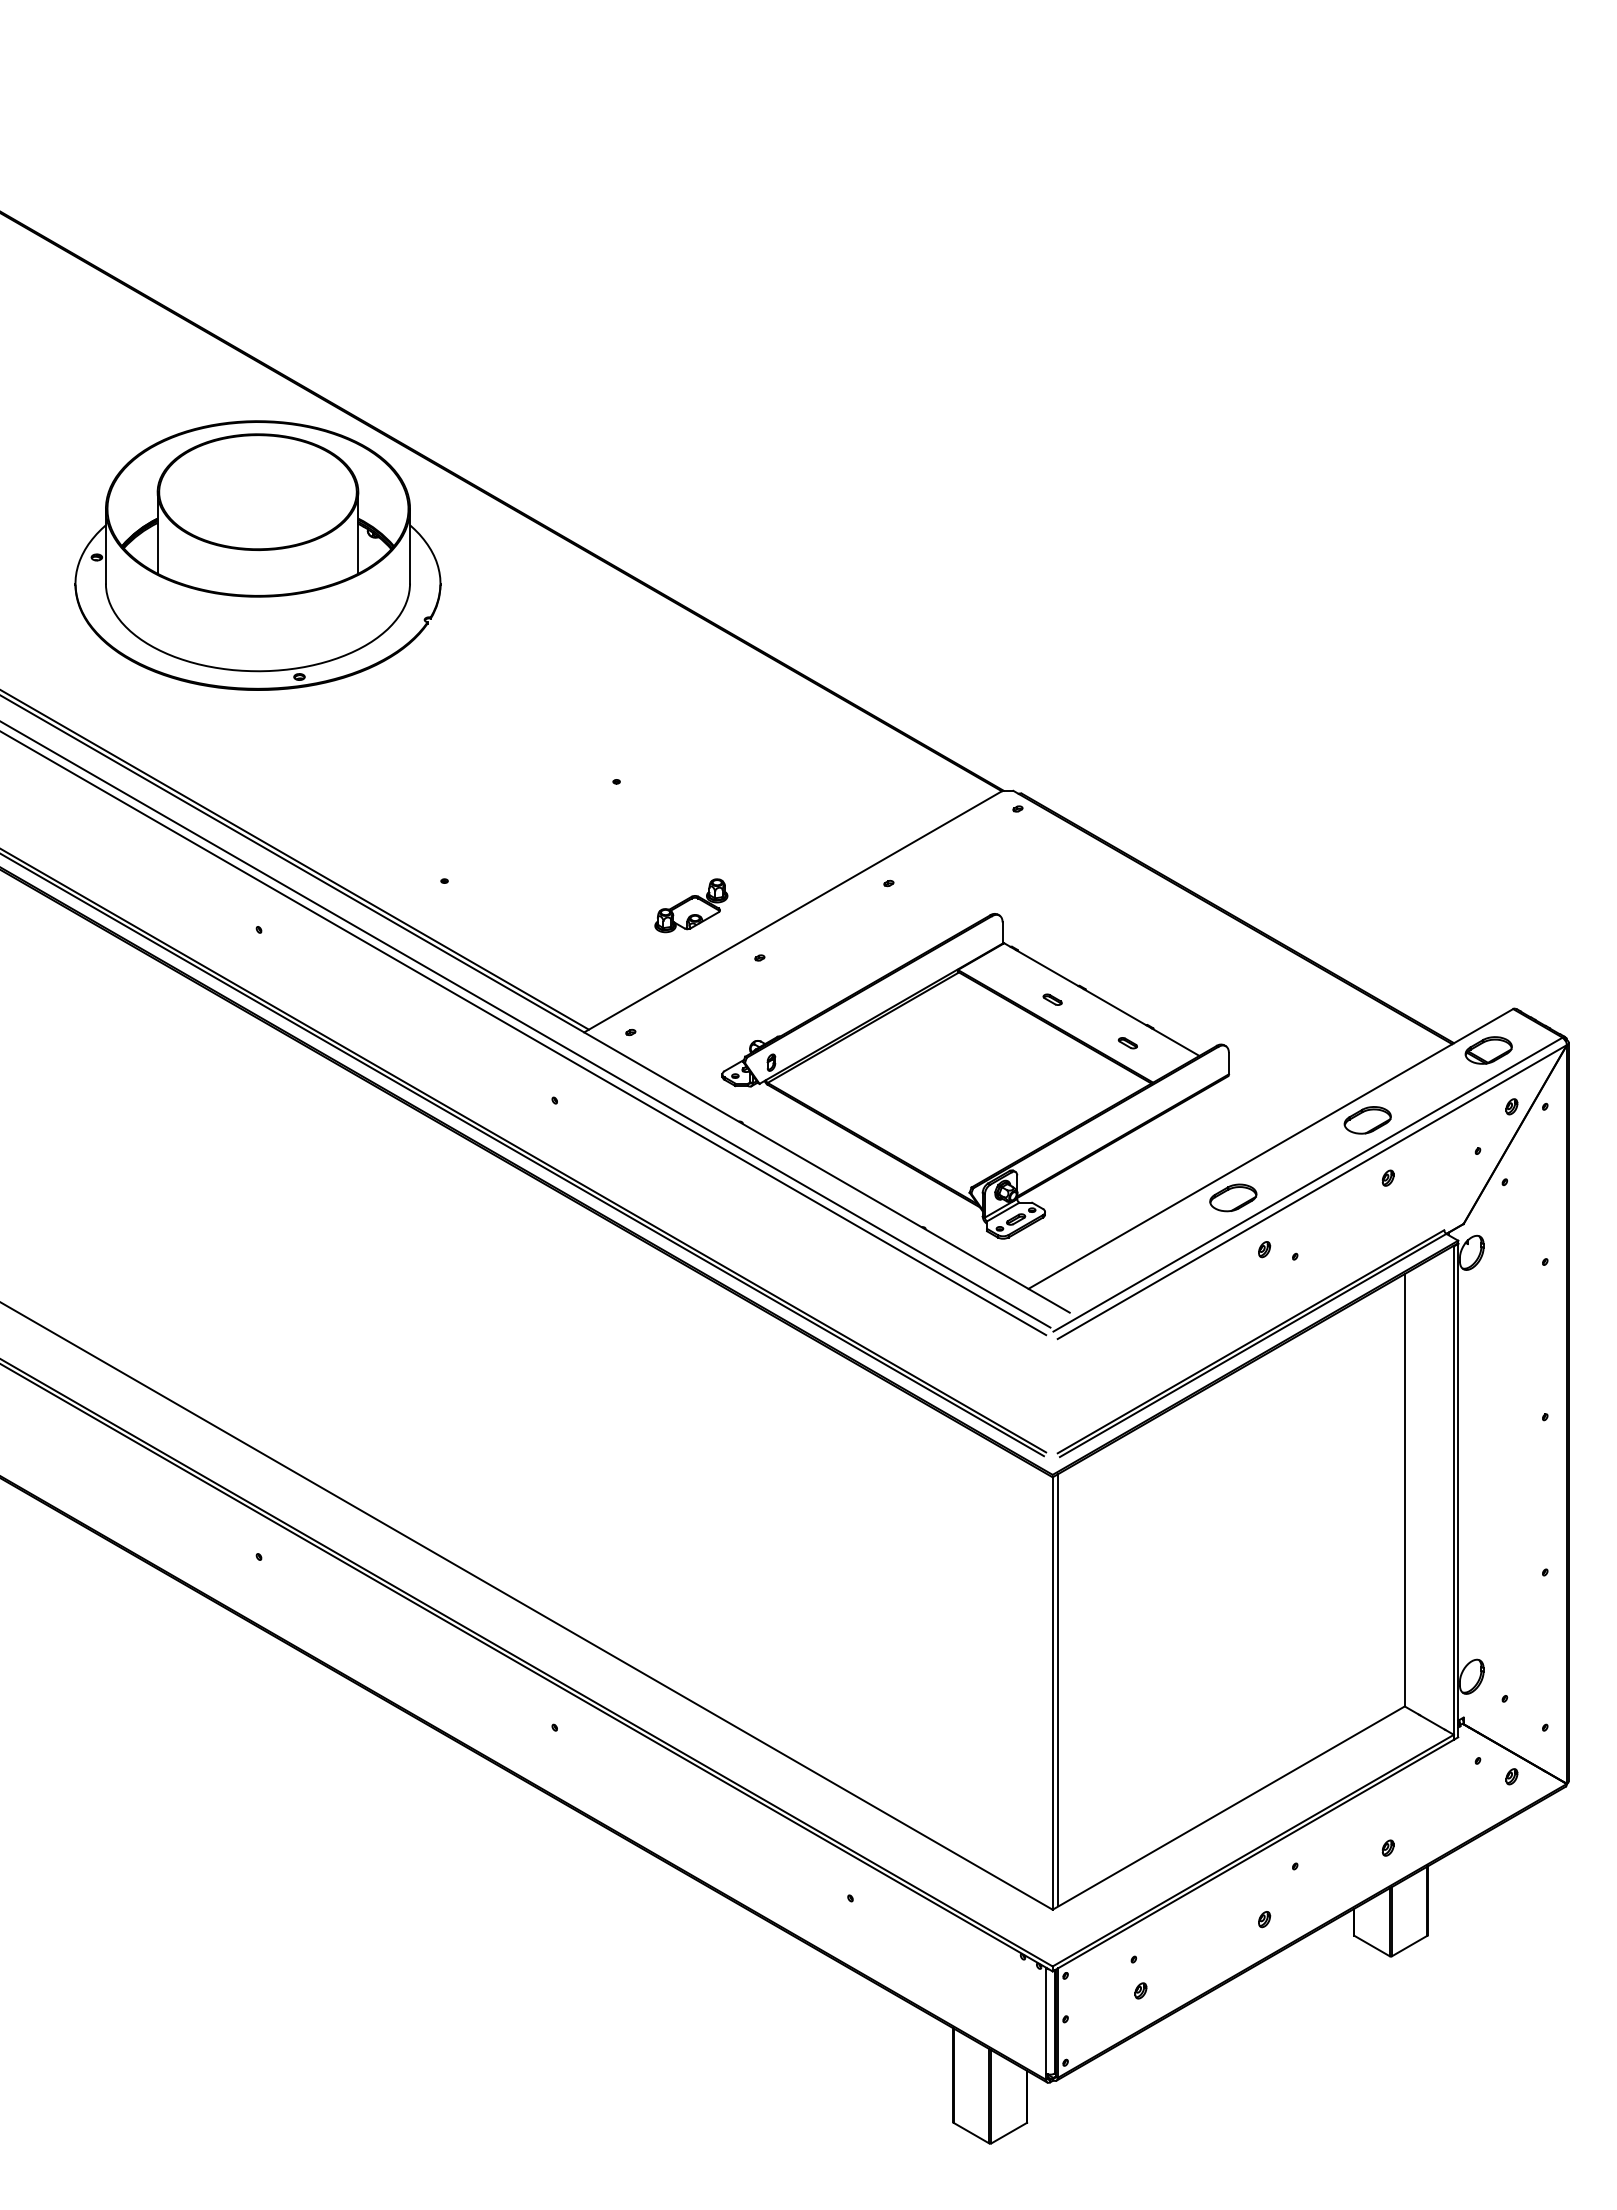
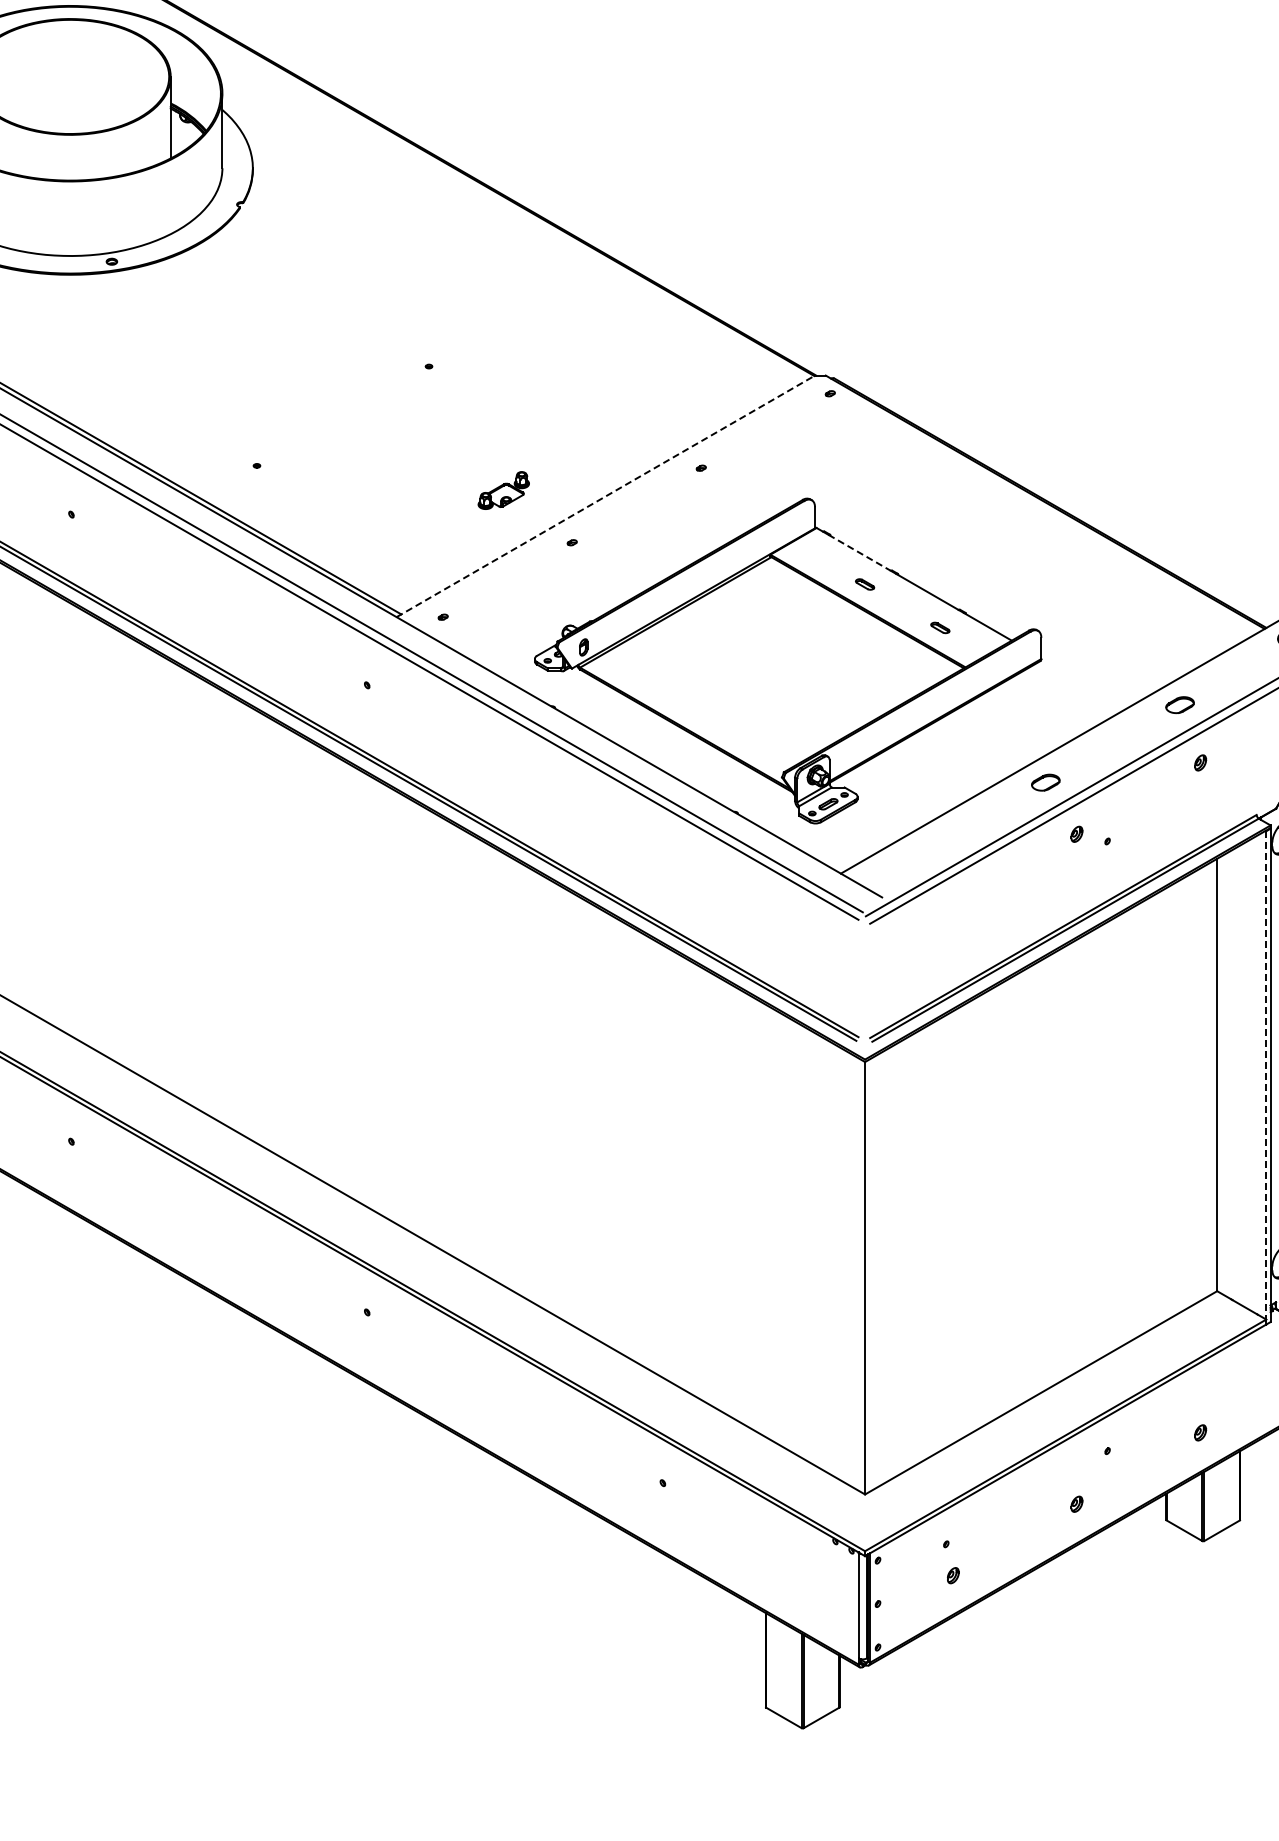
part: (691, 905) -> (503, 490), size x0.7
line: (793, 911) -> (605, 496), solid -> dashed
line: (1047, 968) -> (859, 553), solid -> dashed
part: (1367, 1120) -> (1179, 705), size x0.6
part: (1233, 1197) -> (1045, 782), size x0.6
line: (1453, 1493) -> (1265, 1078), solid -> dashed
line: (1058, 1690) -> (870, 1275), removed

